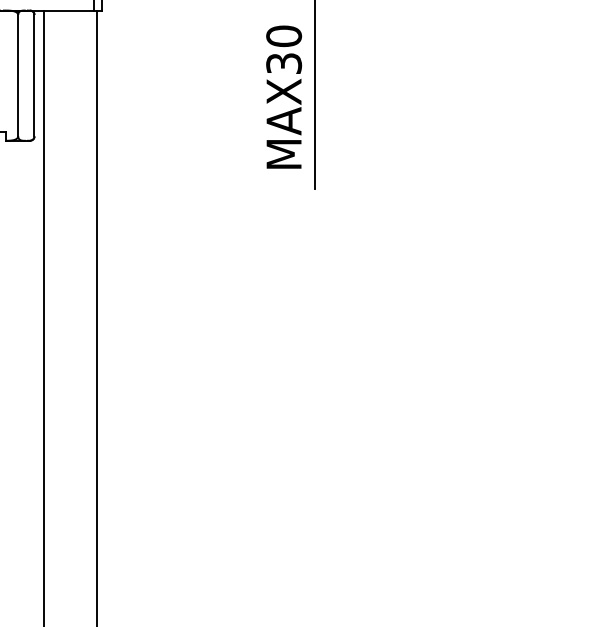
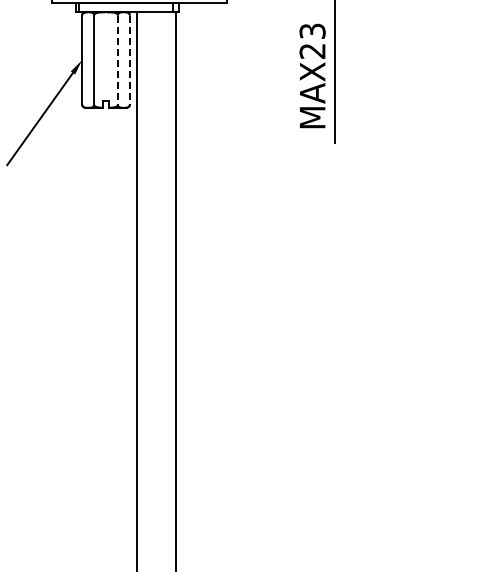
text: (283, 48) -> (312, 40), MAX30 -> MAX23
line: (17, 76) -> (117, 60), solid -> dashed
line: (33, 76) -> (129, 60), solid -> dashed

